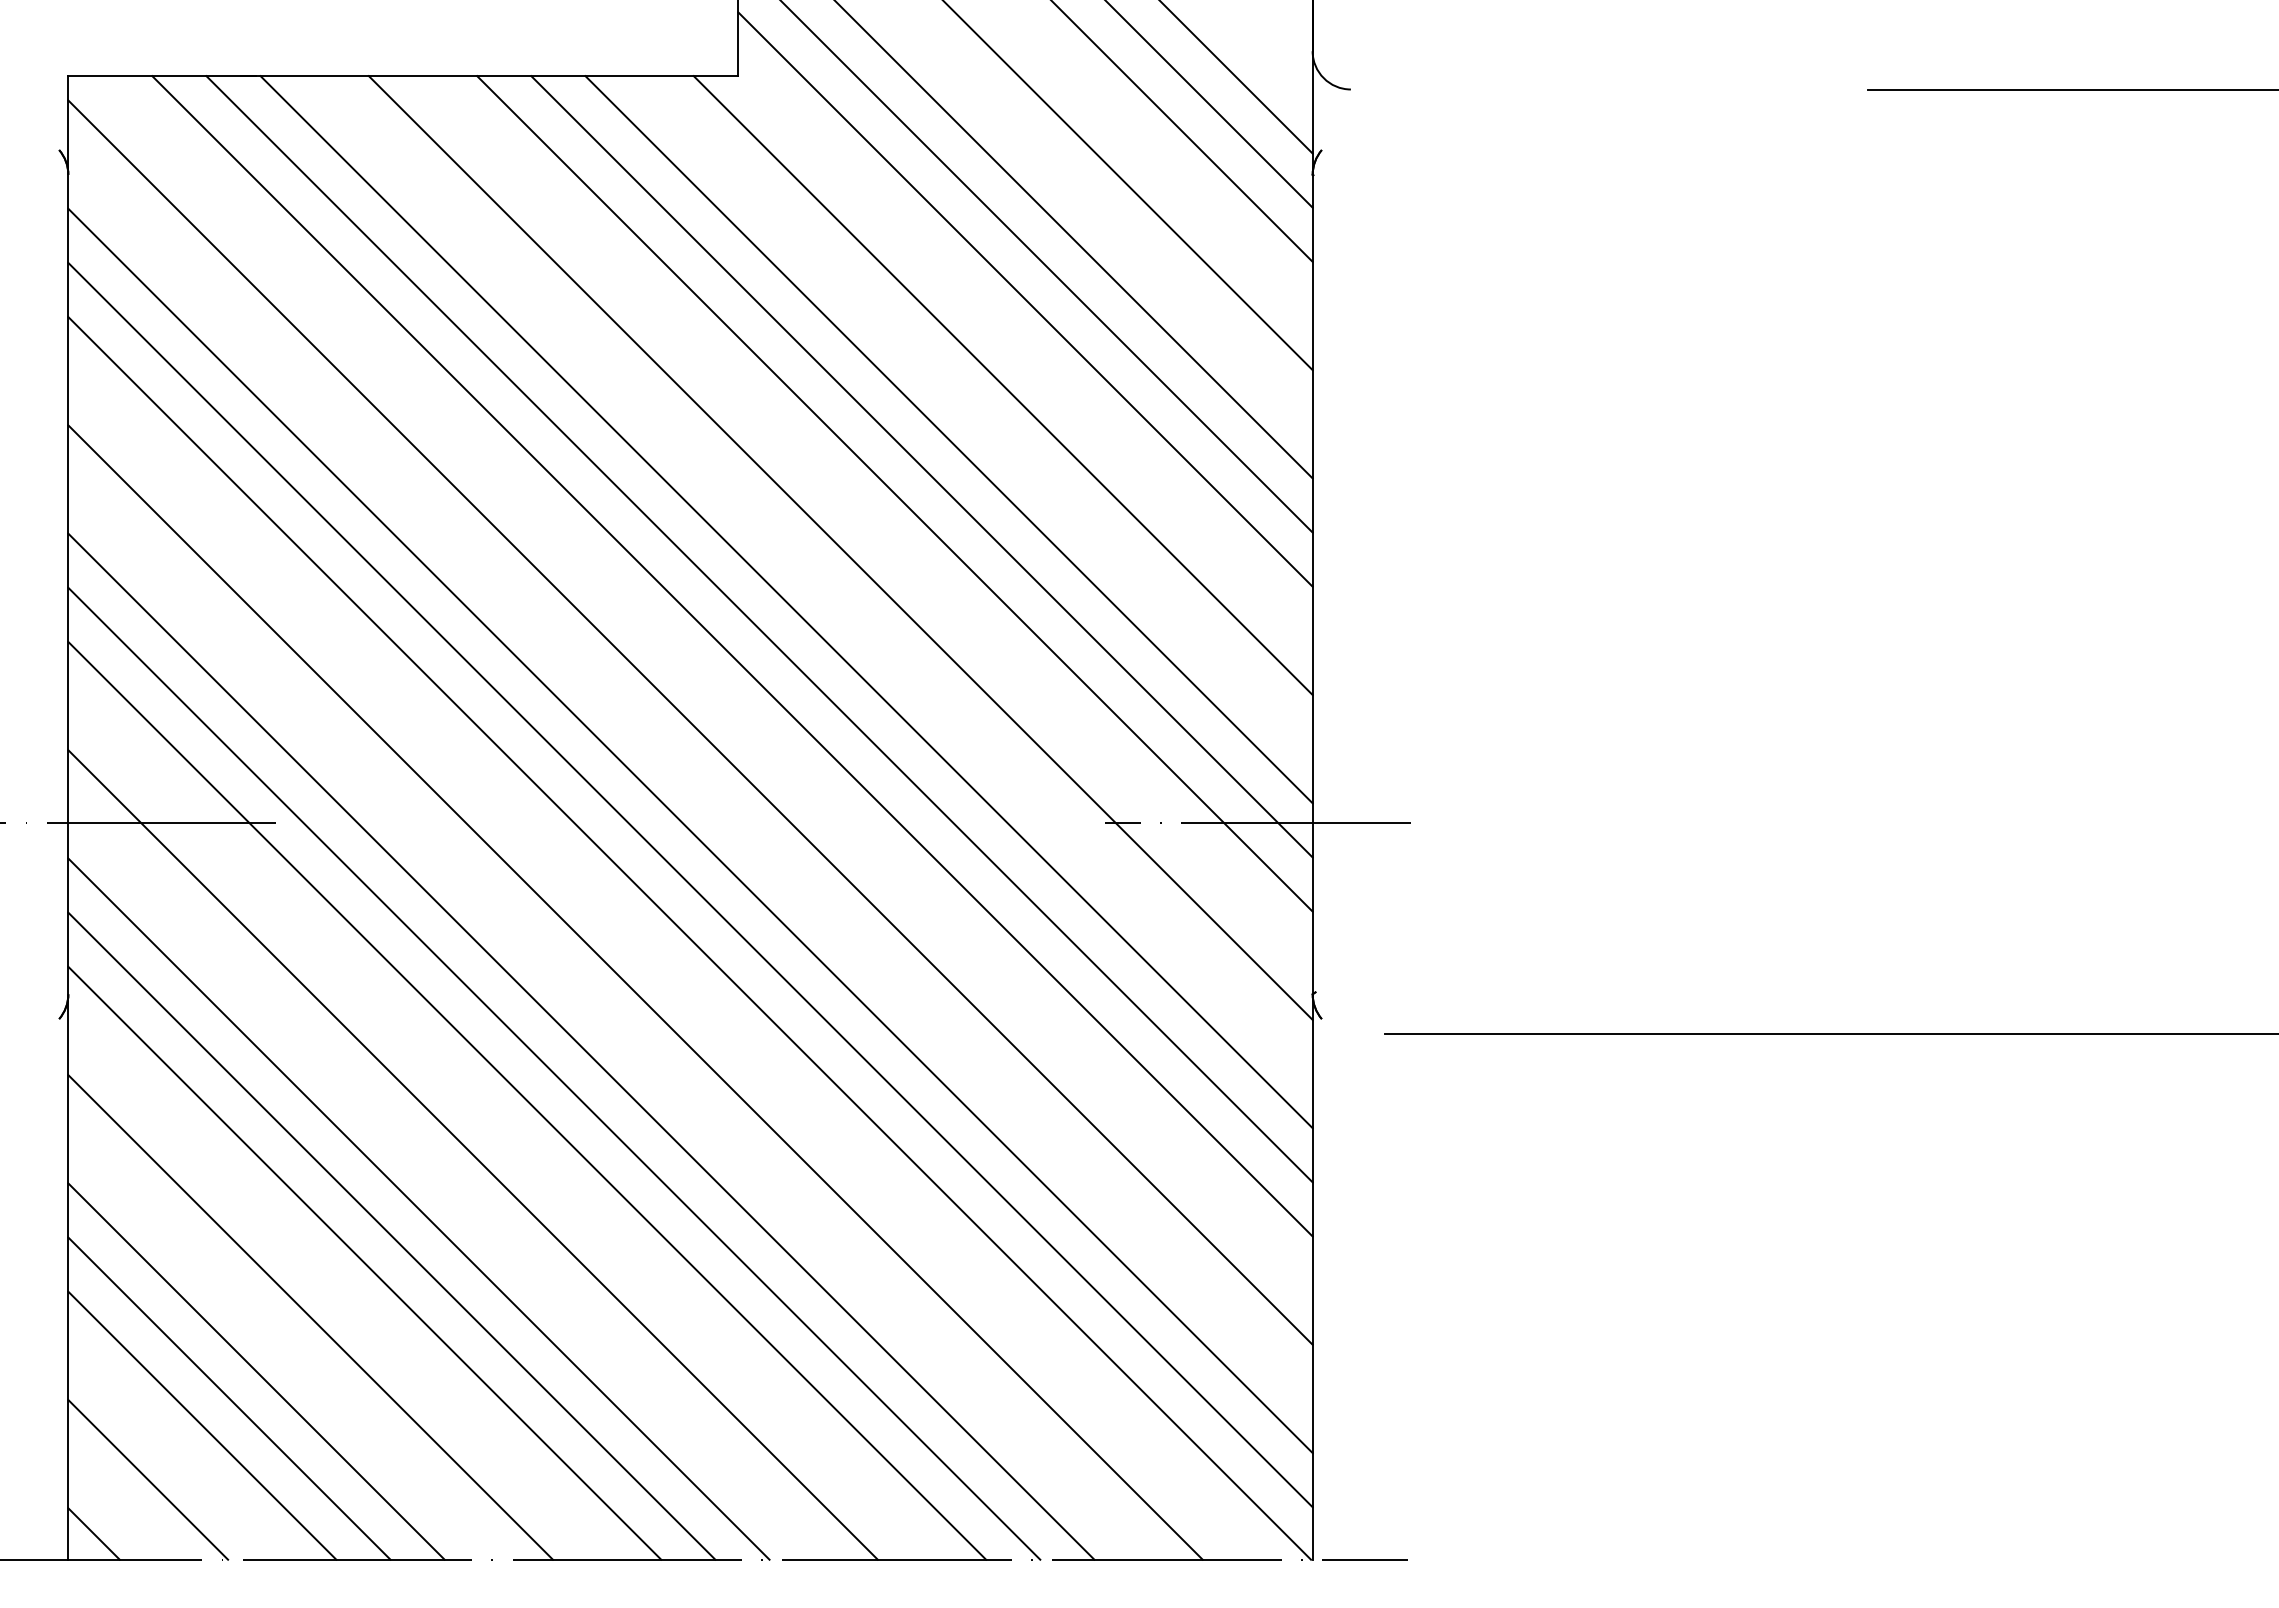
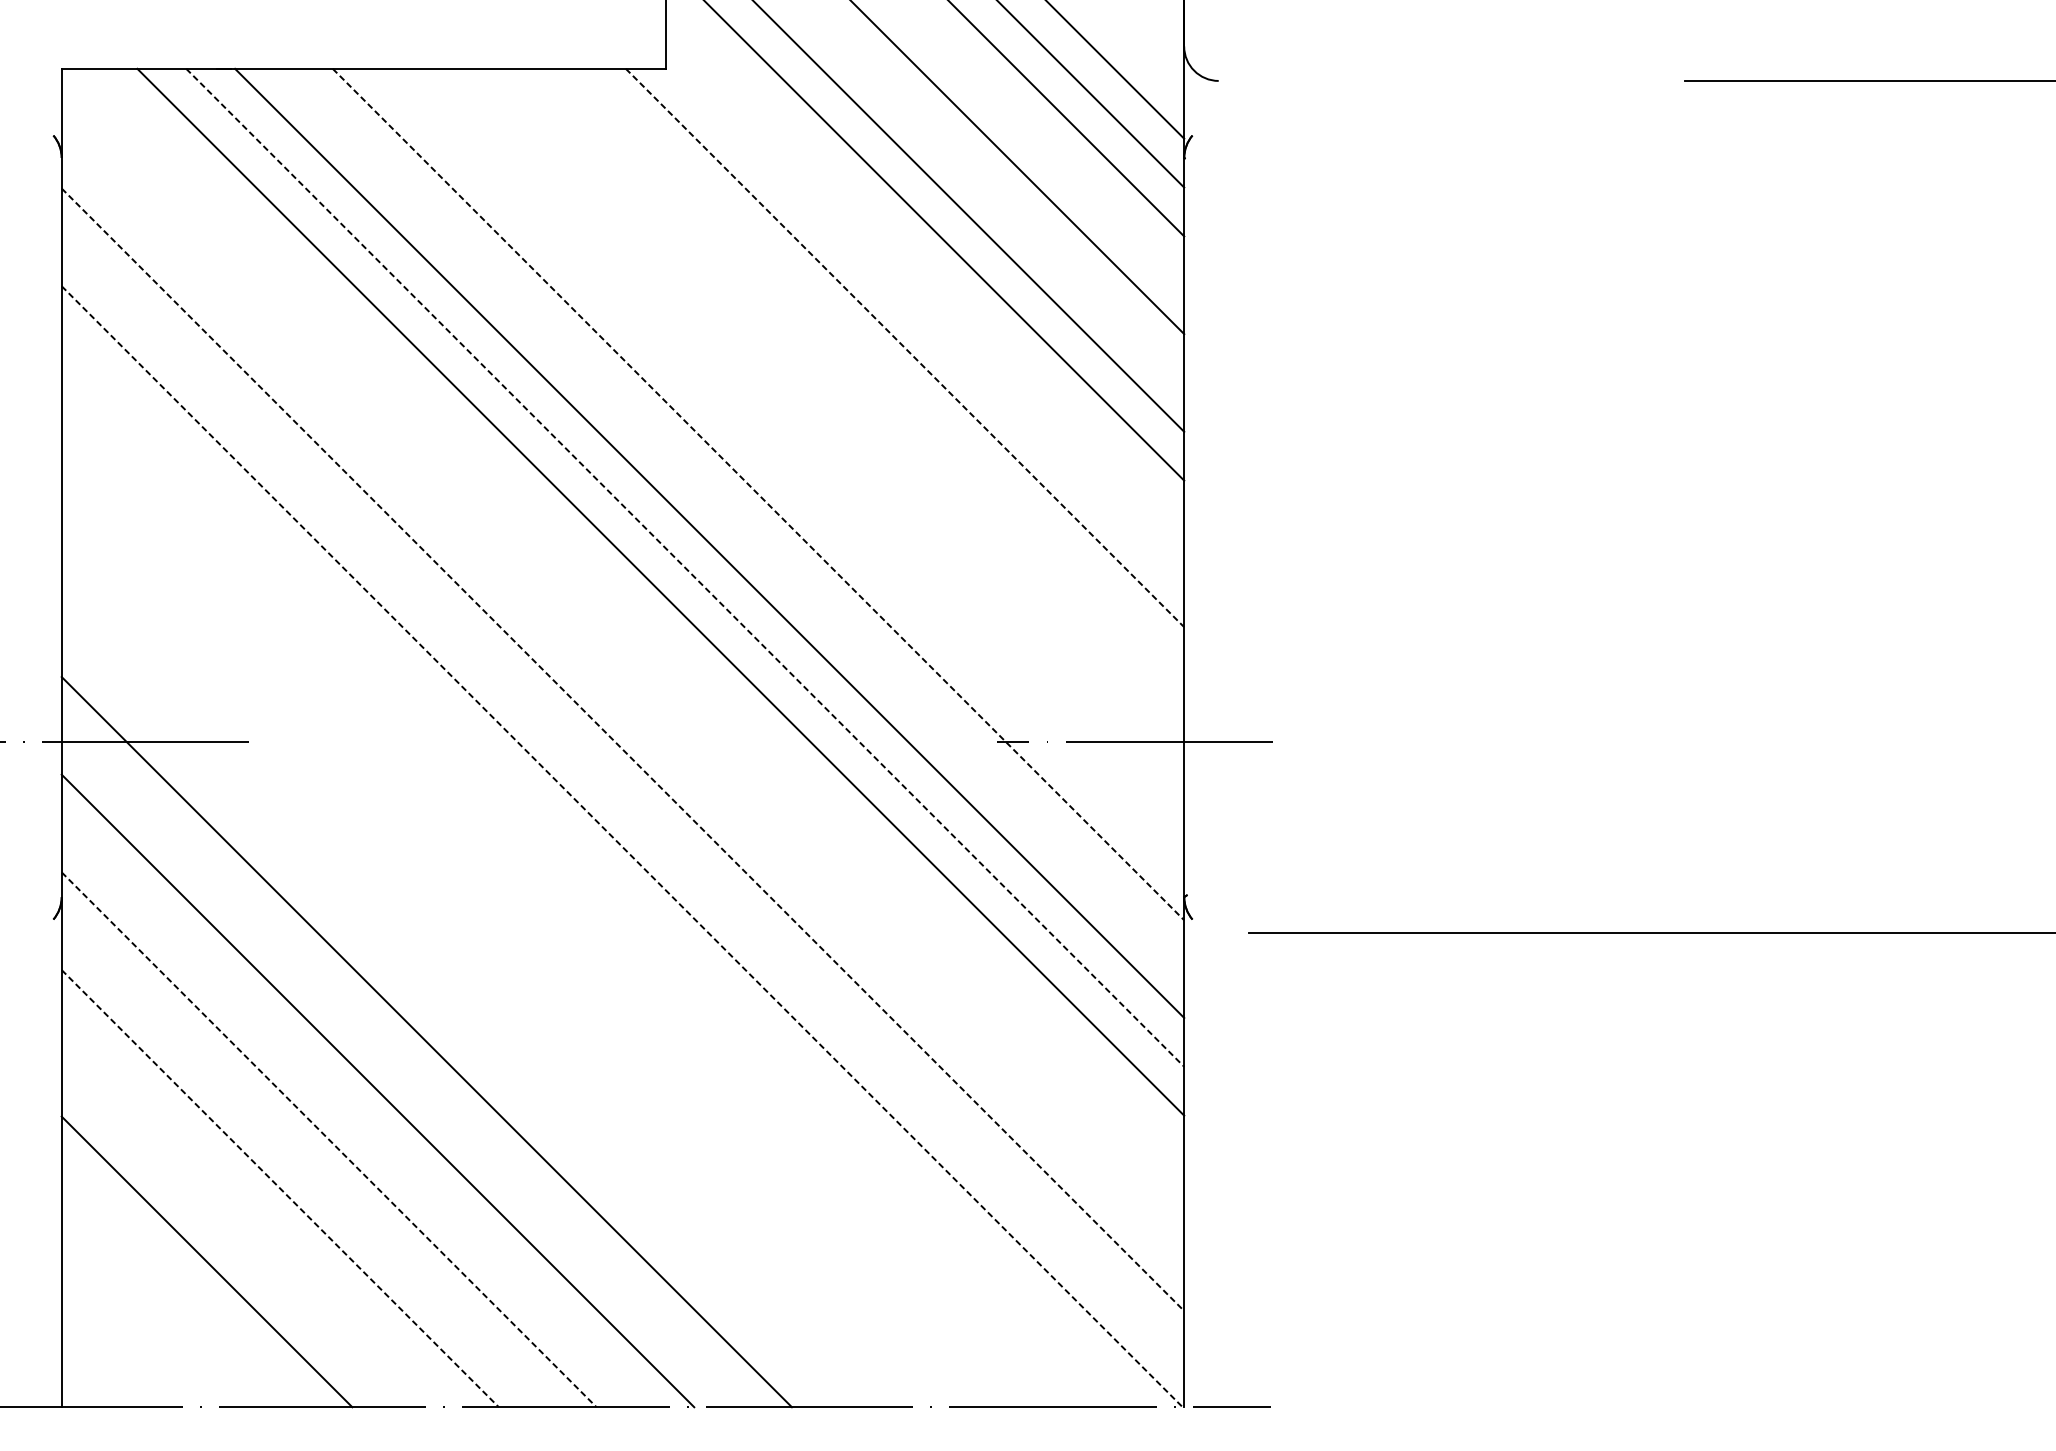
line: (1025, 299) -> (925, 270), removed
line: (1003, 385) -> (905, 347), solid -> dashed
line: (948, 439) -> (855, 396), removed
line: (921, 466) -> (831, 421), removed
line: (894, 493) -> (806, 445), removed
line: (841, 548) -> (759, 495), solid -> dashed
line: (759, 629) -> (685, 568), solid -> dashed
line: (690, 722) -> (622, 651), removed
line: (690, 830) -> (622, 749), solid -> dashed
line: (690, 884) -> (622, 798), removed
line: (689, 938) -> (622, 846), solid -> dashed
line: (635, 992) -> (573, 895), removed
line: (581, 1046) -> (524, 944), removed
line: (554, 1073) -> (500, 968), removed
line: (527, 1100) -> (475, 992), removed
line: (391, 1235) -> (353, 1114), removed
line: (365, 1263) -> (329, 1140), solid -> dashed
line: (310, 1317) -> (280, 1188), solid -> dashed
line: (256, 1371) -> (231, 1237), removed
line: (202, 1425) -> (182, 1286), removed
line: (148, 1479) -> (134, 1334), removed
line: (93, 1533) -> (84, 1383), removed

